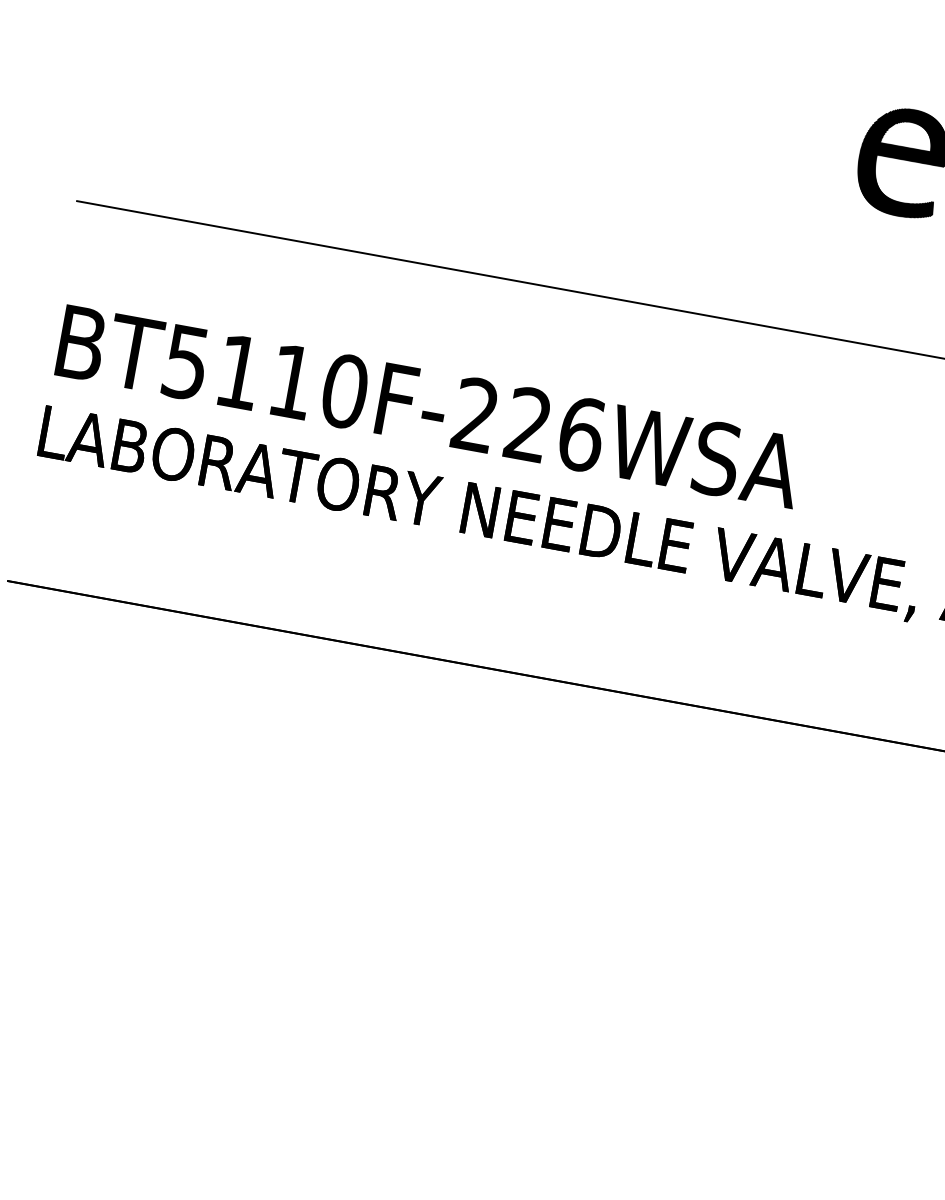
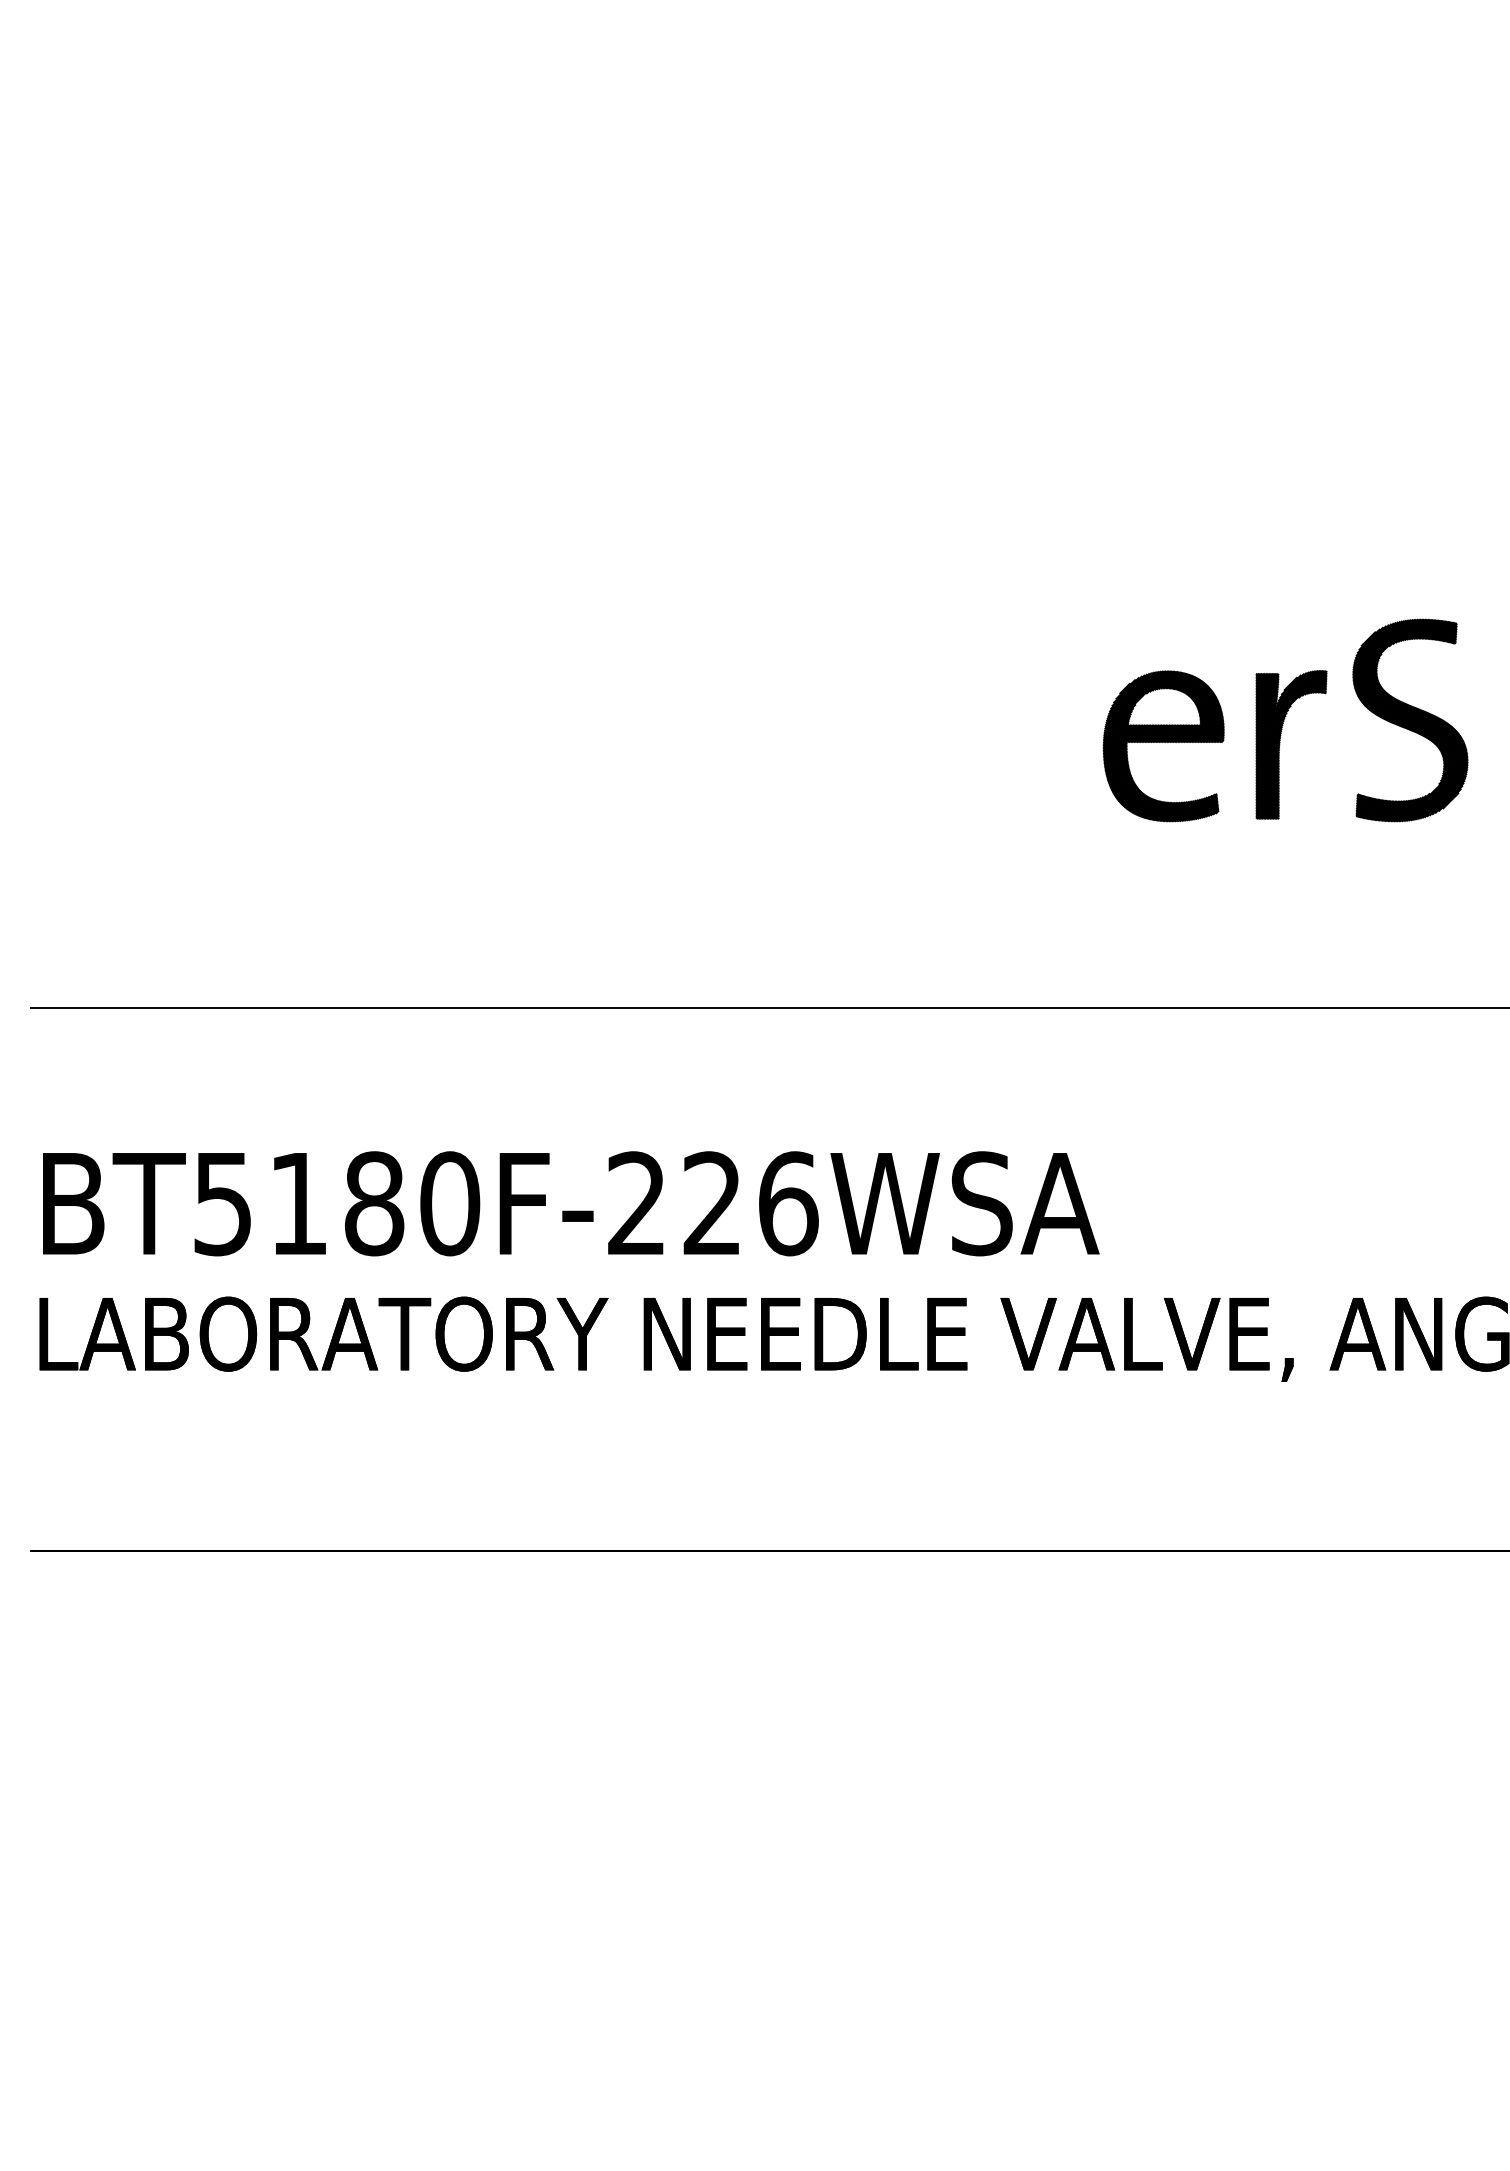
text: (292, 381) -> (374, 1203), BT5110F-226WSA -> BT5180F-226WSA

